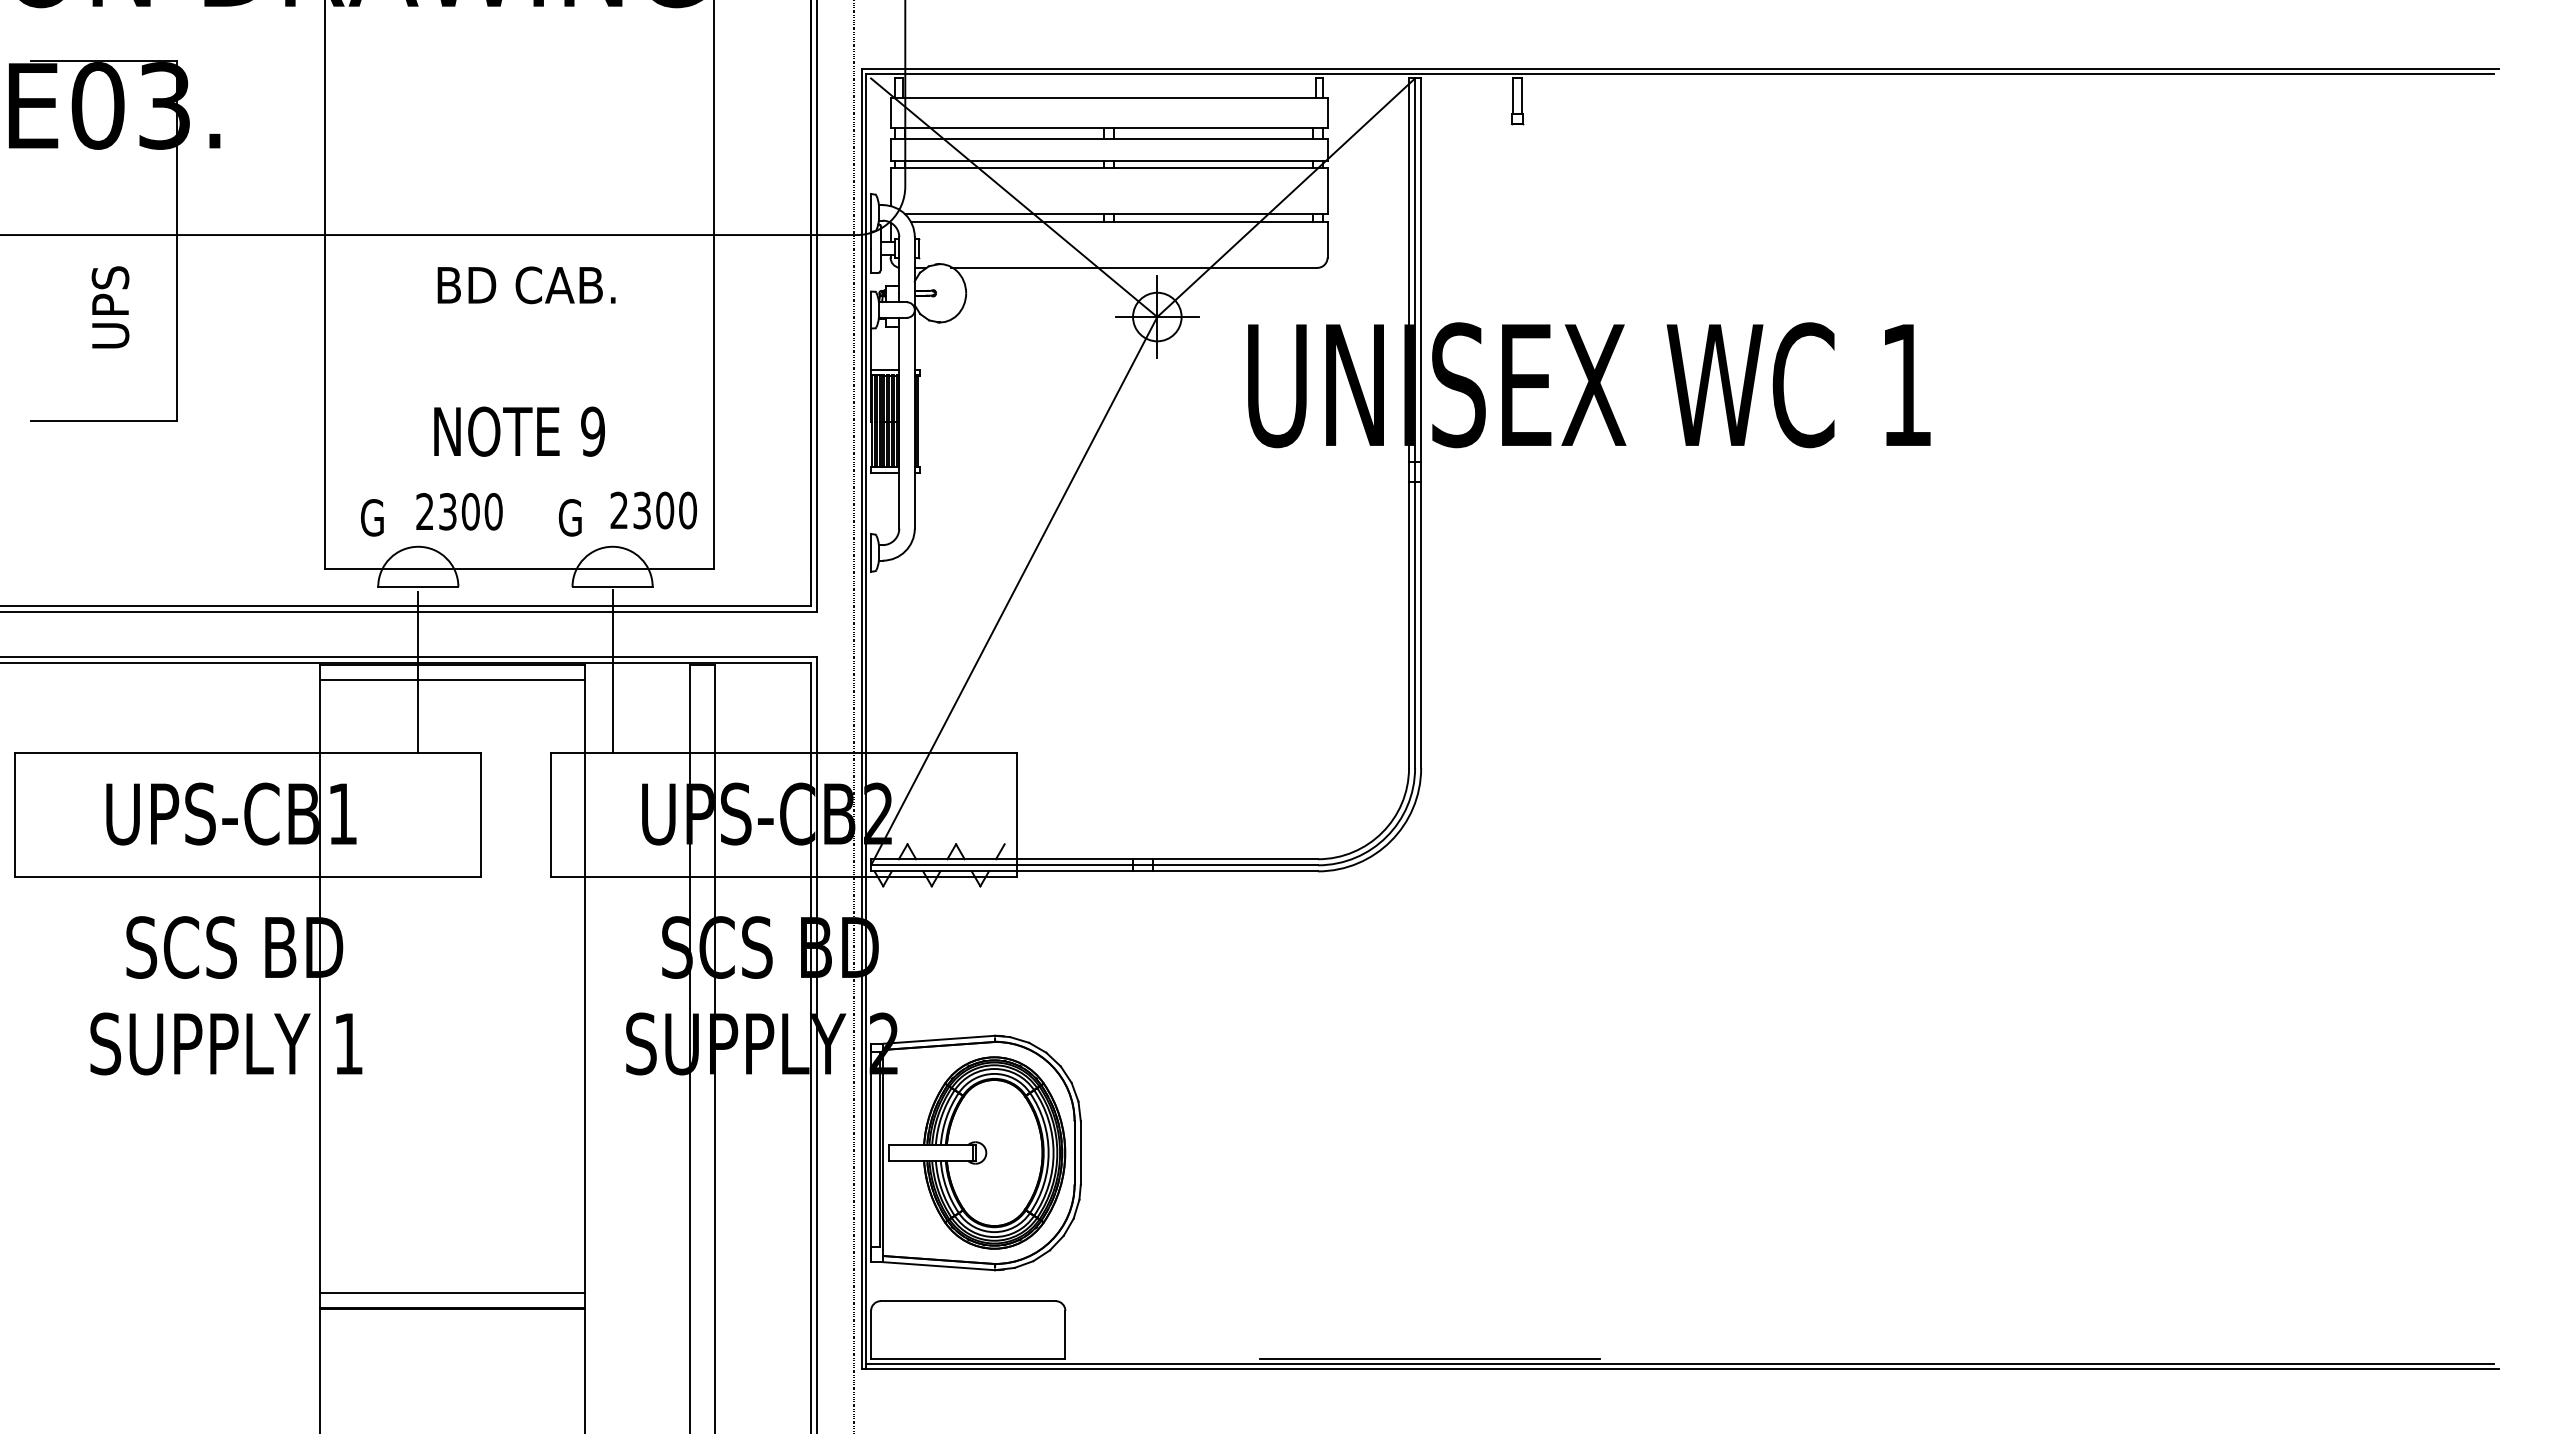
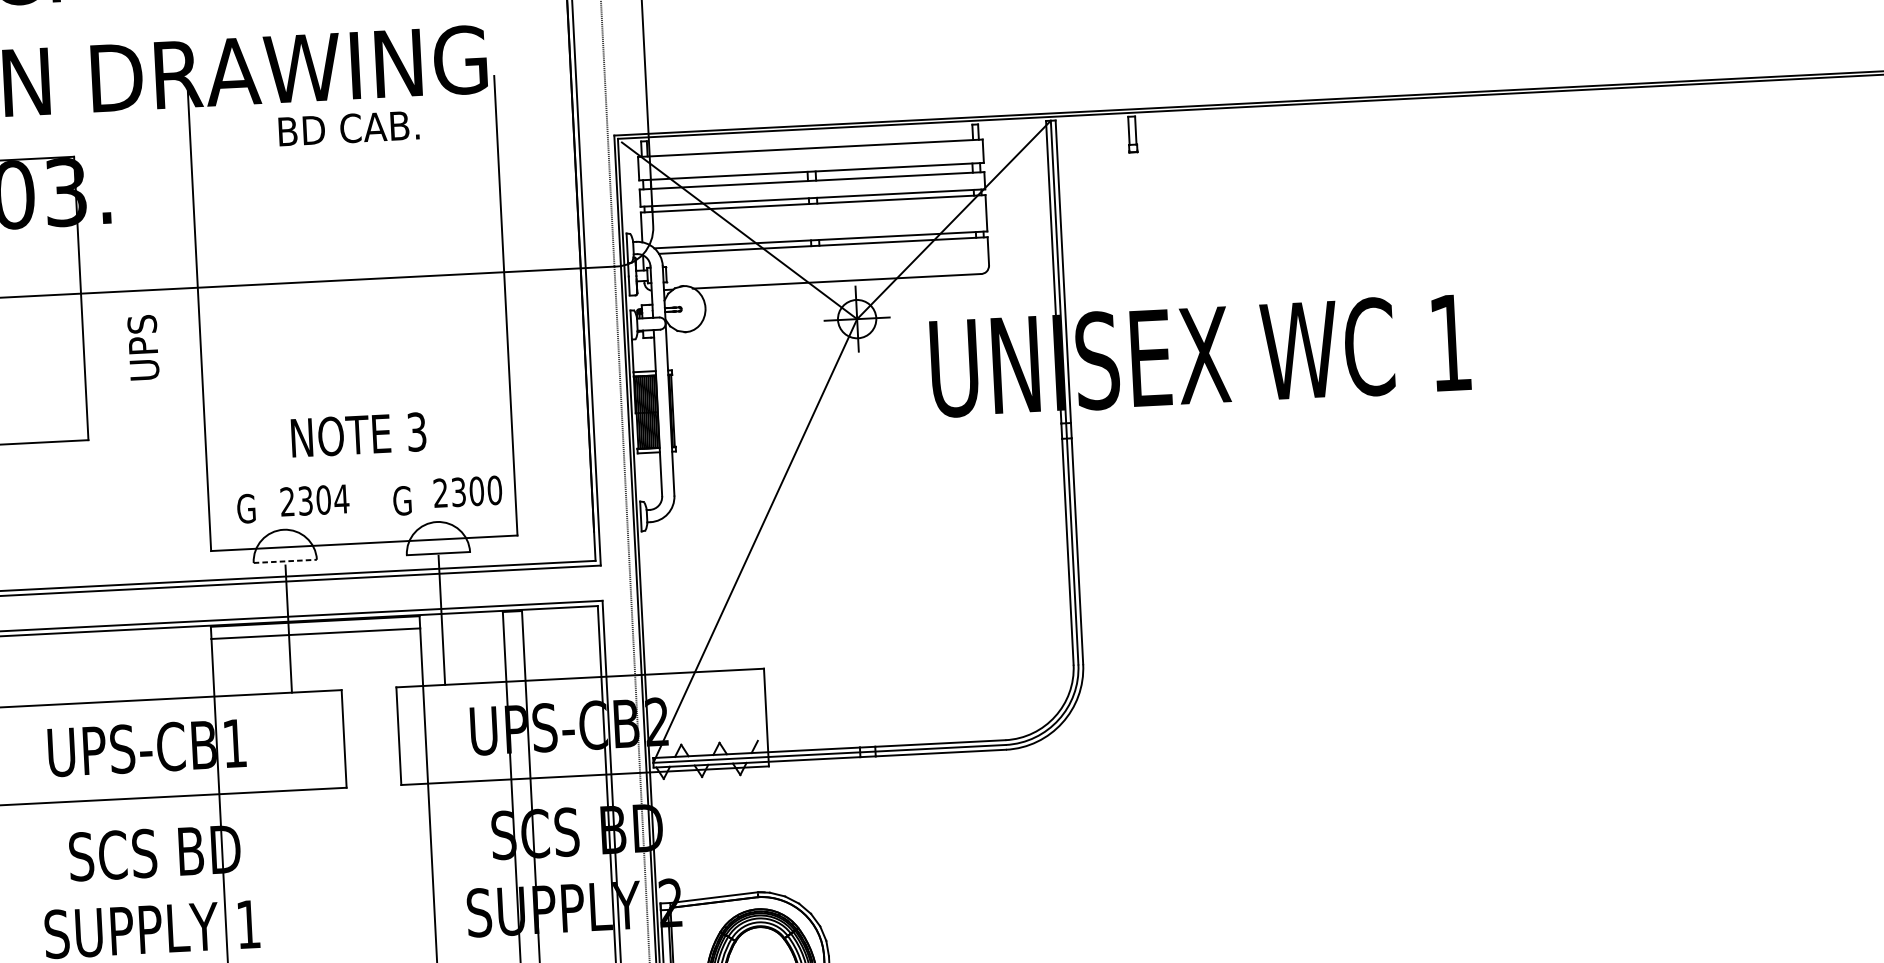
text: (526, 285) -> (348, 128), moved
text: (110, 307) -> (143, 347), moved
text: (592, 431) -> (416, 431), 9 -> 3
text: (493, 511) -> (341, 498), 2300 -> 2304
line: (418, 586) -> (285, 561), solid -> dashed

